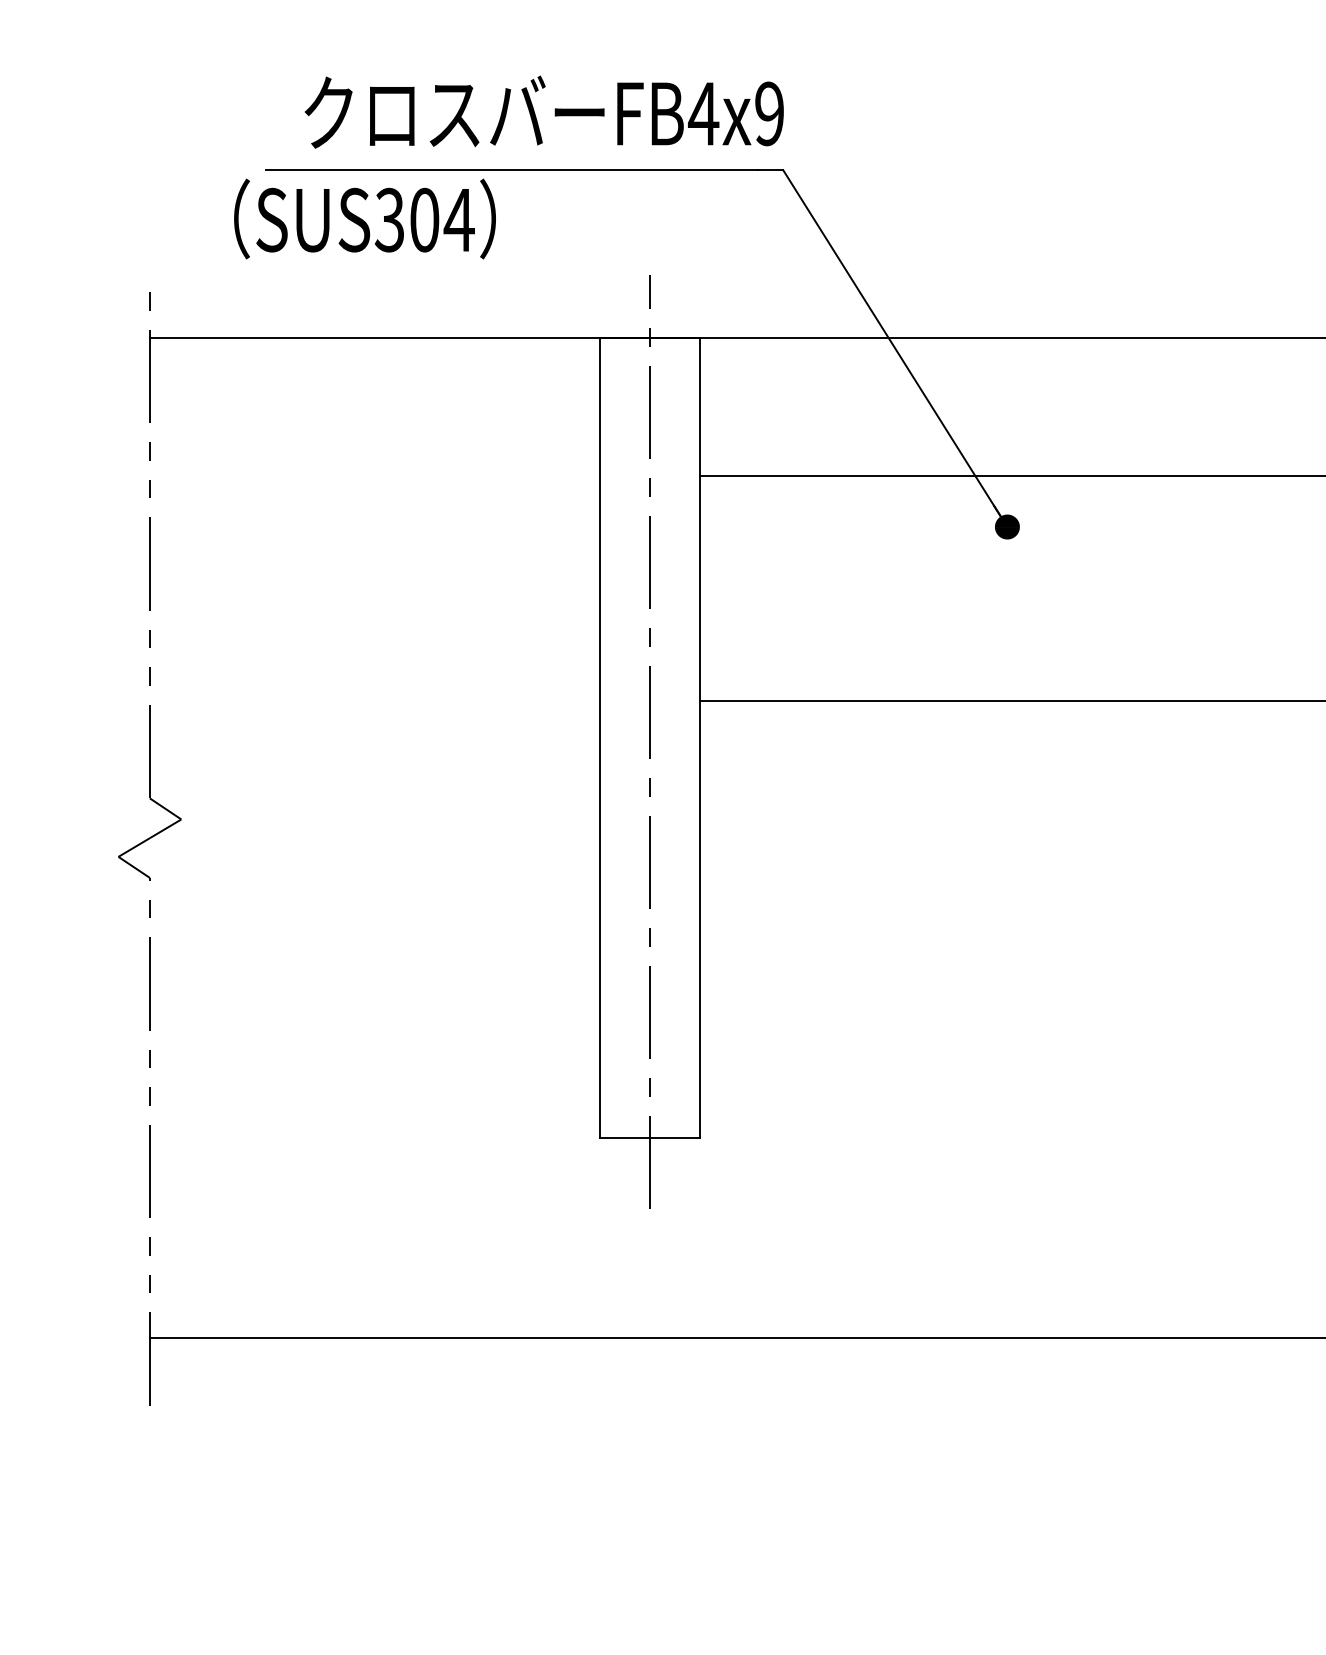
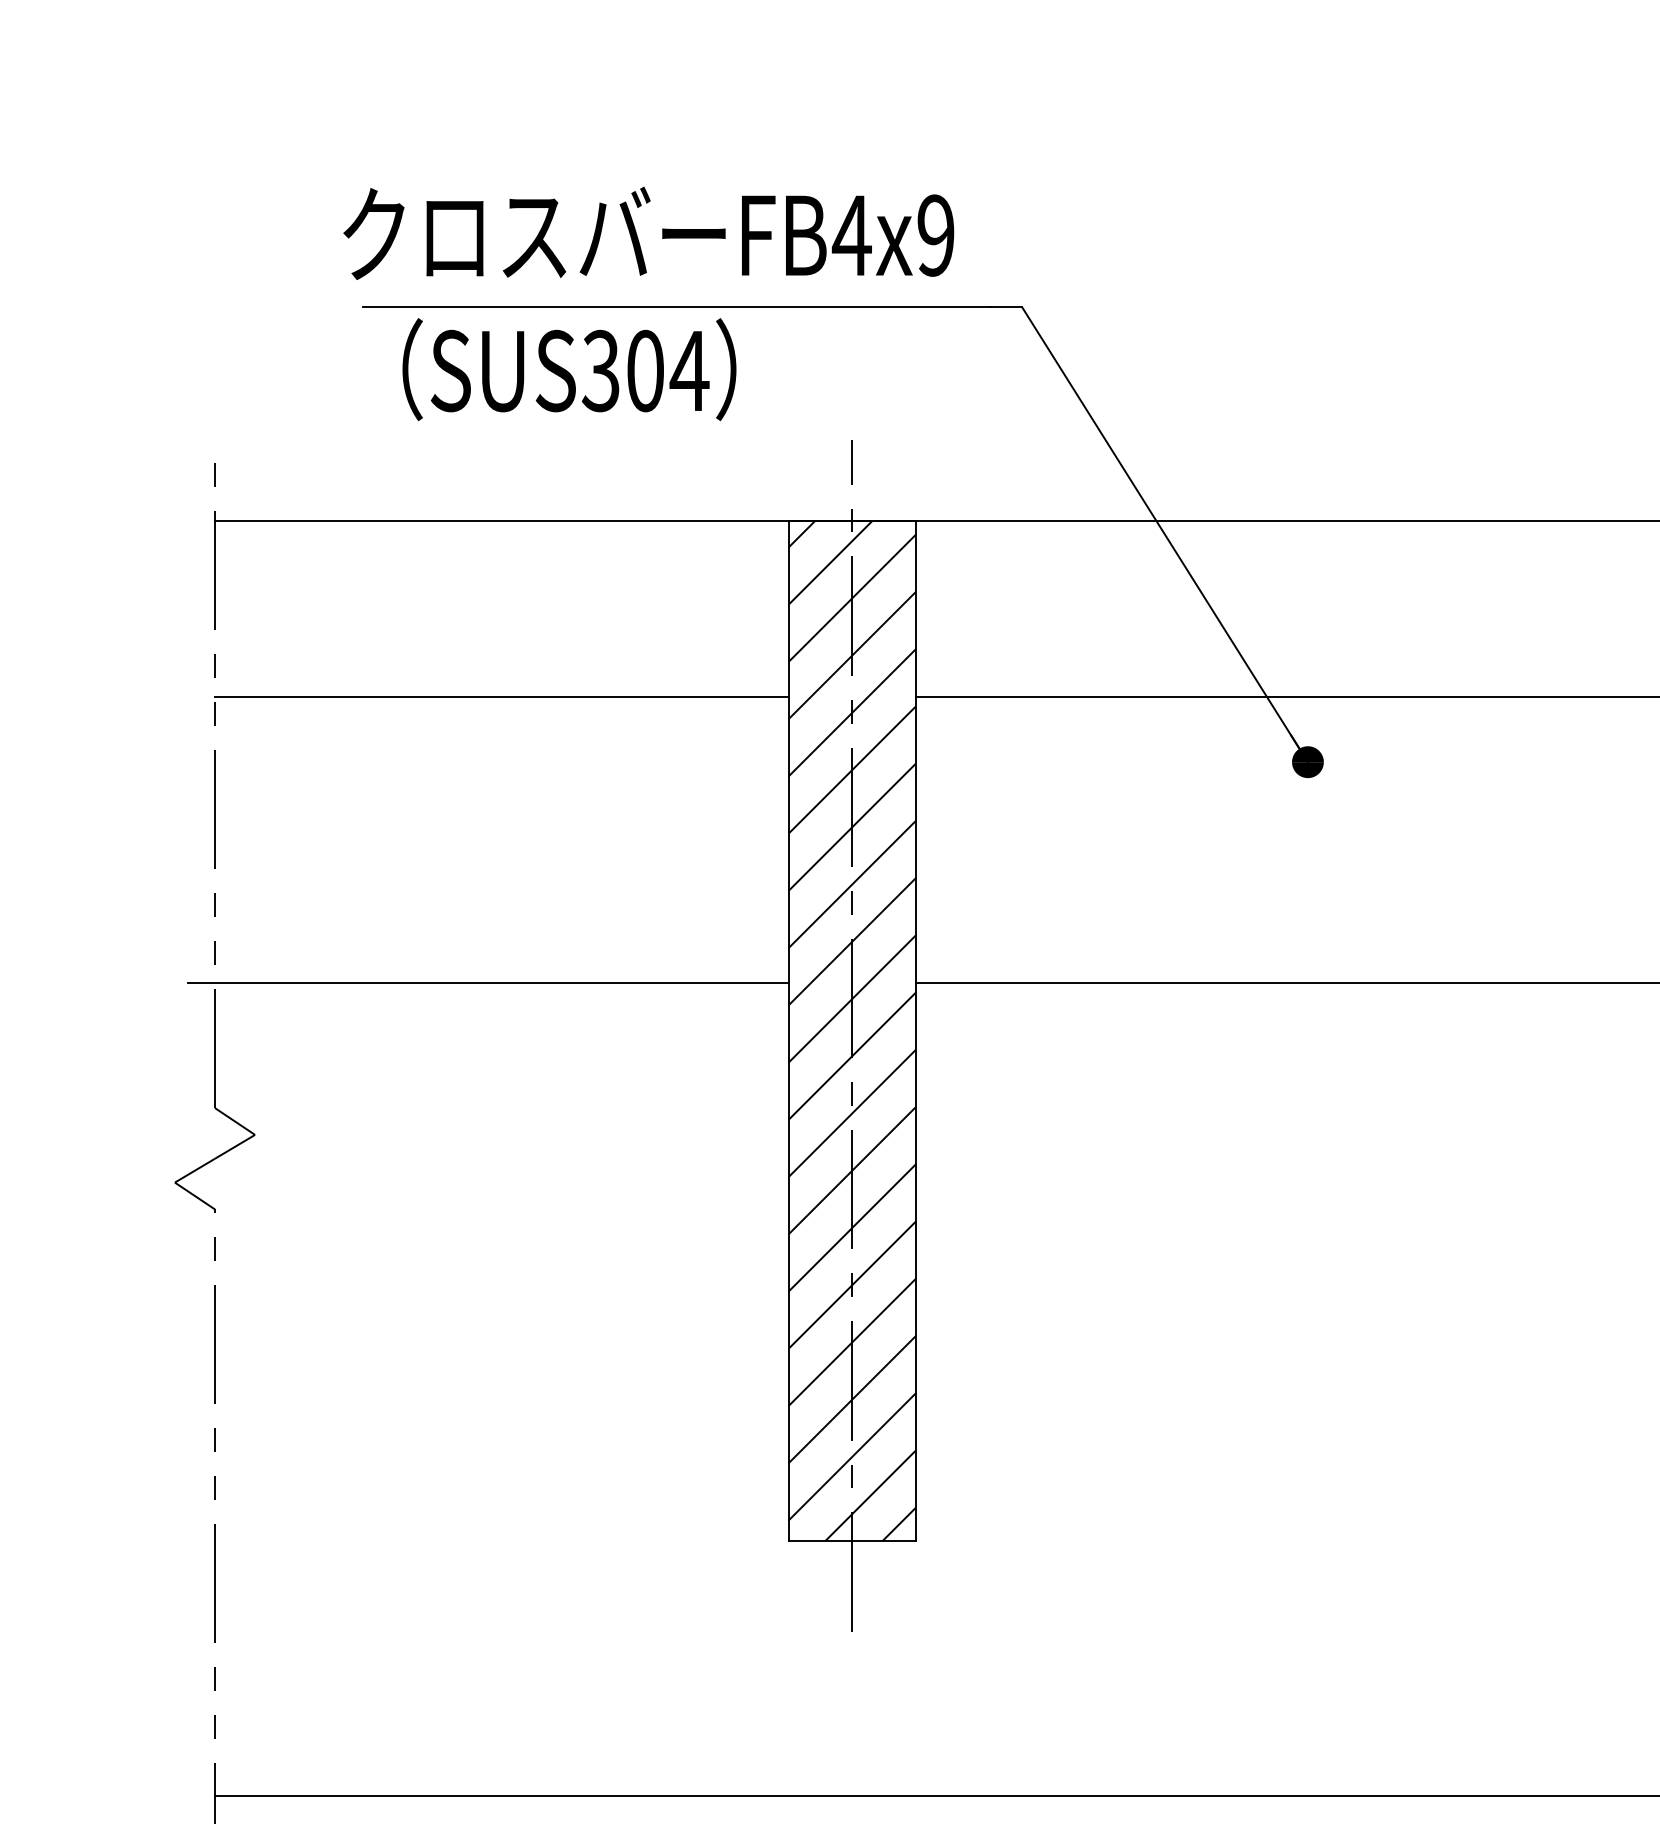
text: (543, 111) -> (647, 232), moved
text: (364, 218) -> (568, 368), moved
line: (374, 475) -> (501, 696), added
line: (363, 700) -> (487, 983), added
hatch: (649, 738) -> (851, 1031), added

